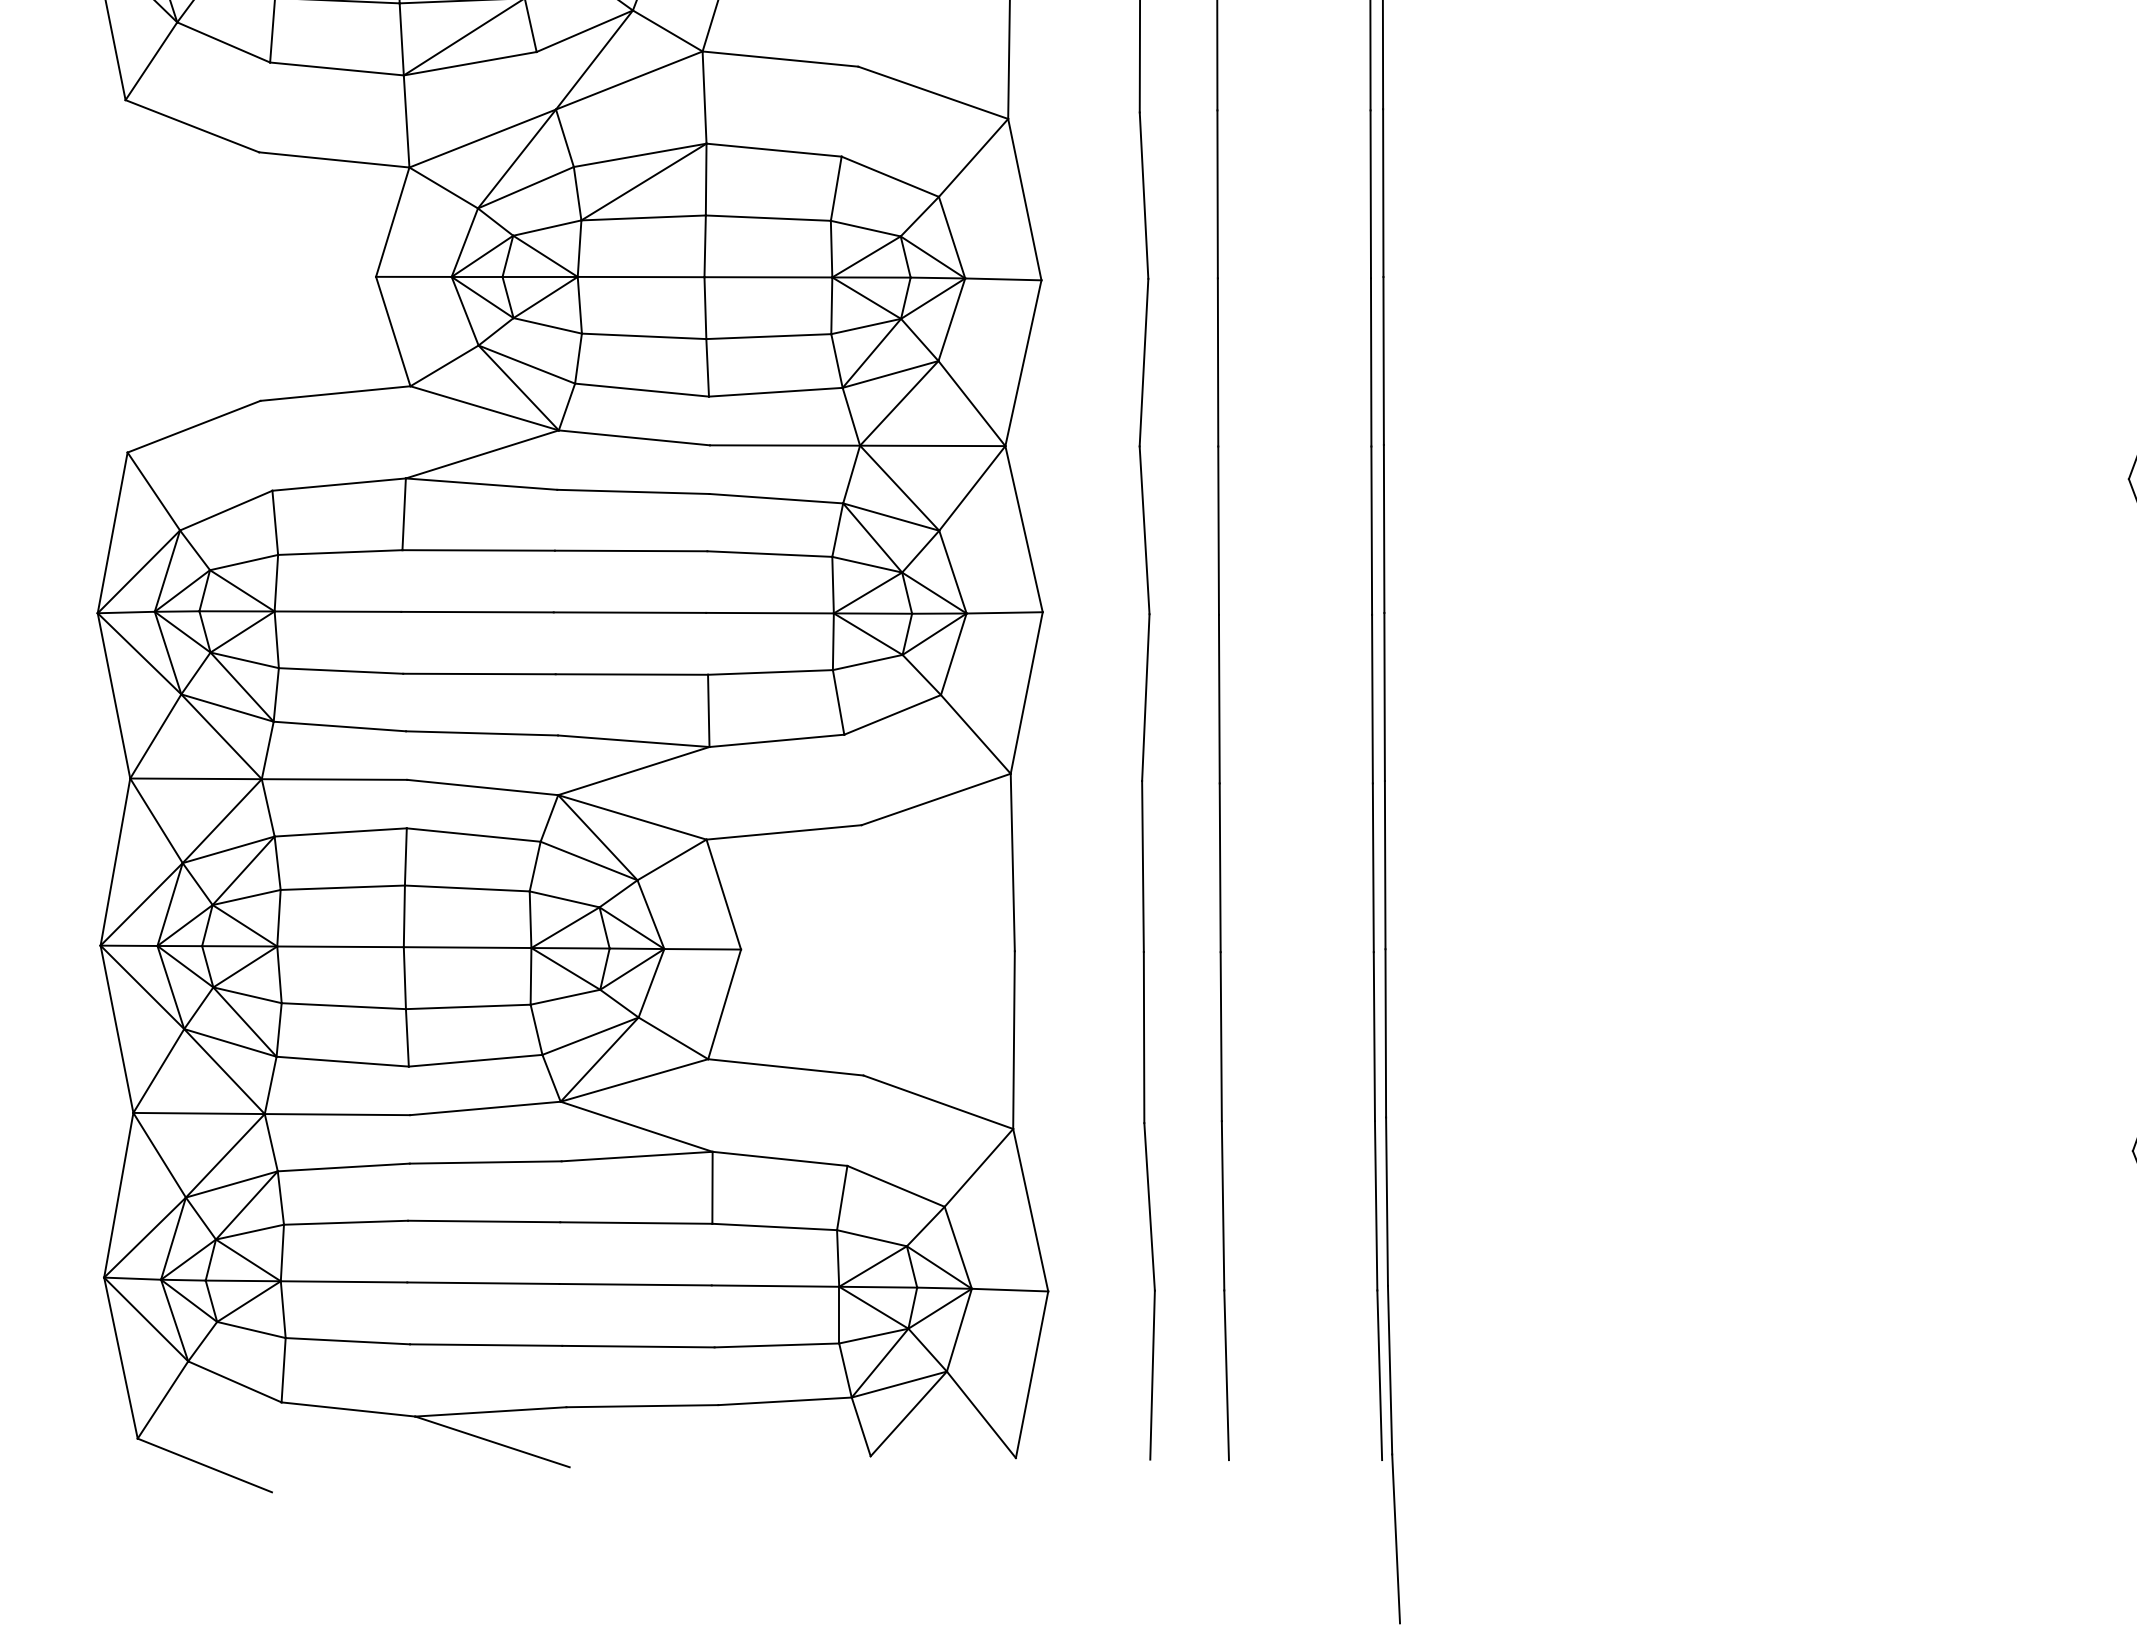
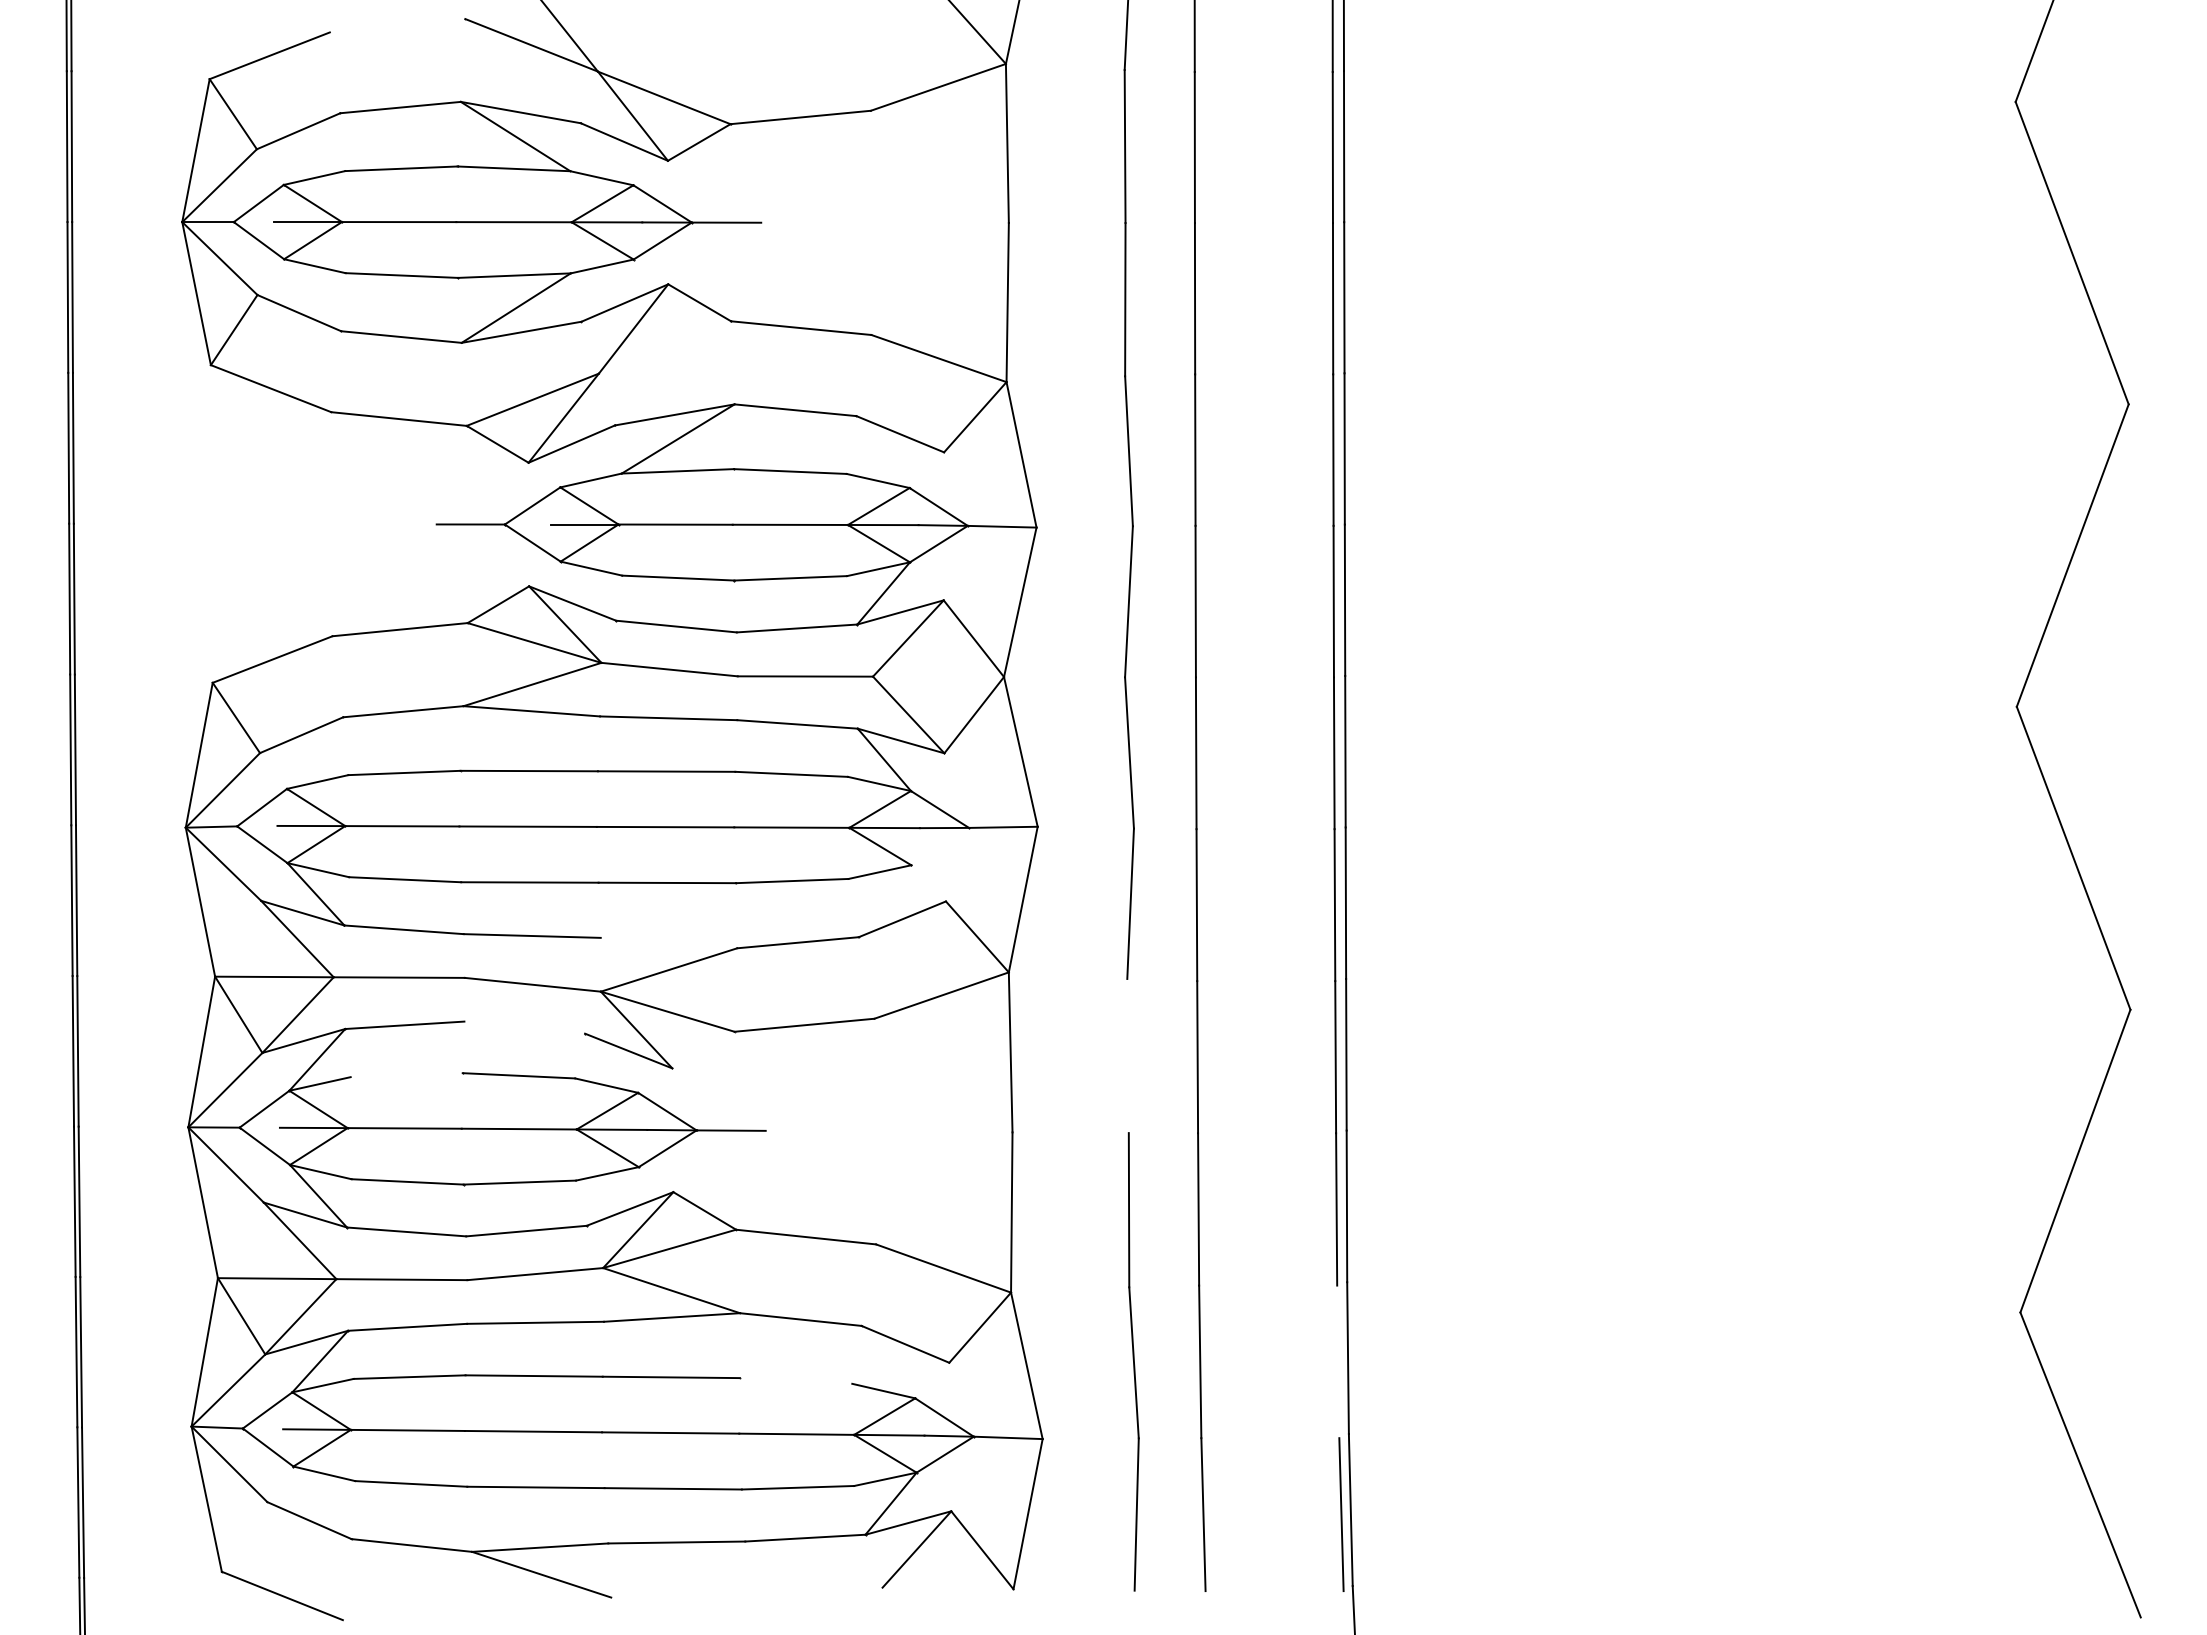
line: (628, 80) -> (664, 347), removed
line: (932, 445) -> (938, 676), removed
line: (934, 634) -> (940, 846), removed
line: (633, 740) -> (668, 942), removed
line: (473, 834) -> (524, 1027), removed
line: (672, 859) -> (703, 1049), removed
line: (1142, 865) -> (1127, 1055), removed
line: (342, 888) -> (406, 1075), removed
line: (1376, 1205) -> (1338, 1361), removed
line: (774, 1226) -> (795, 1380), removed

